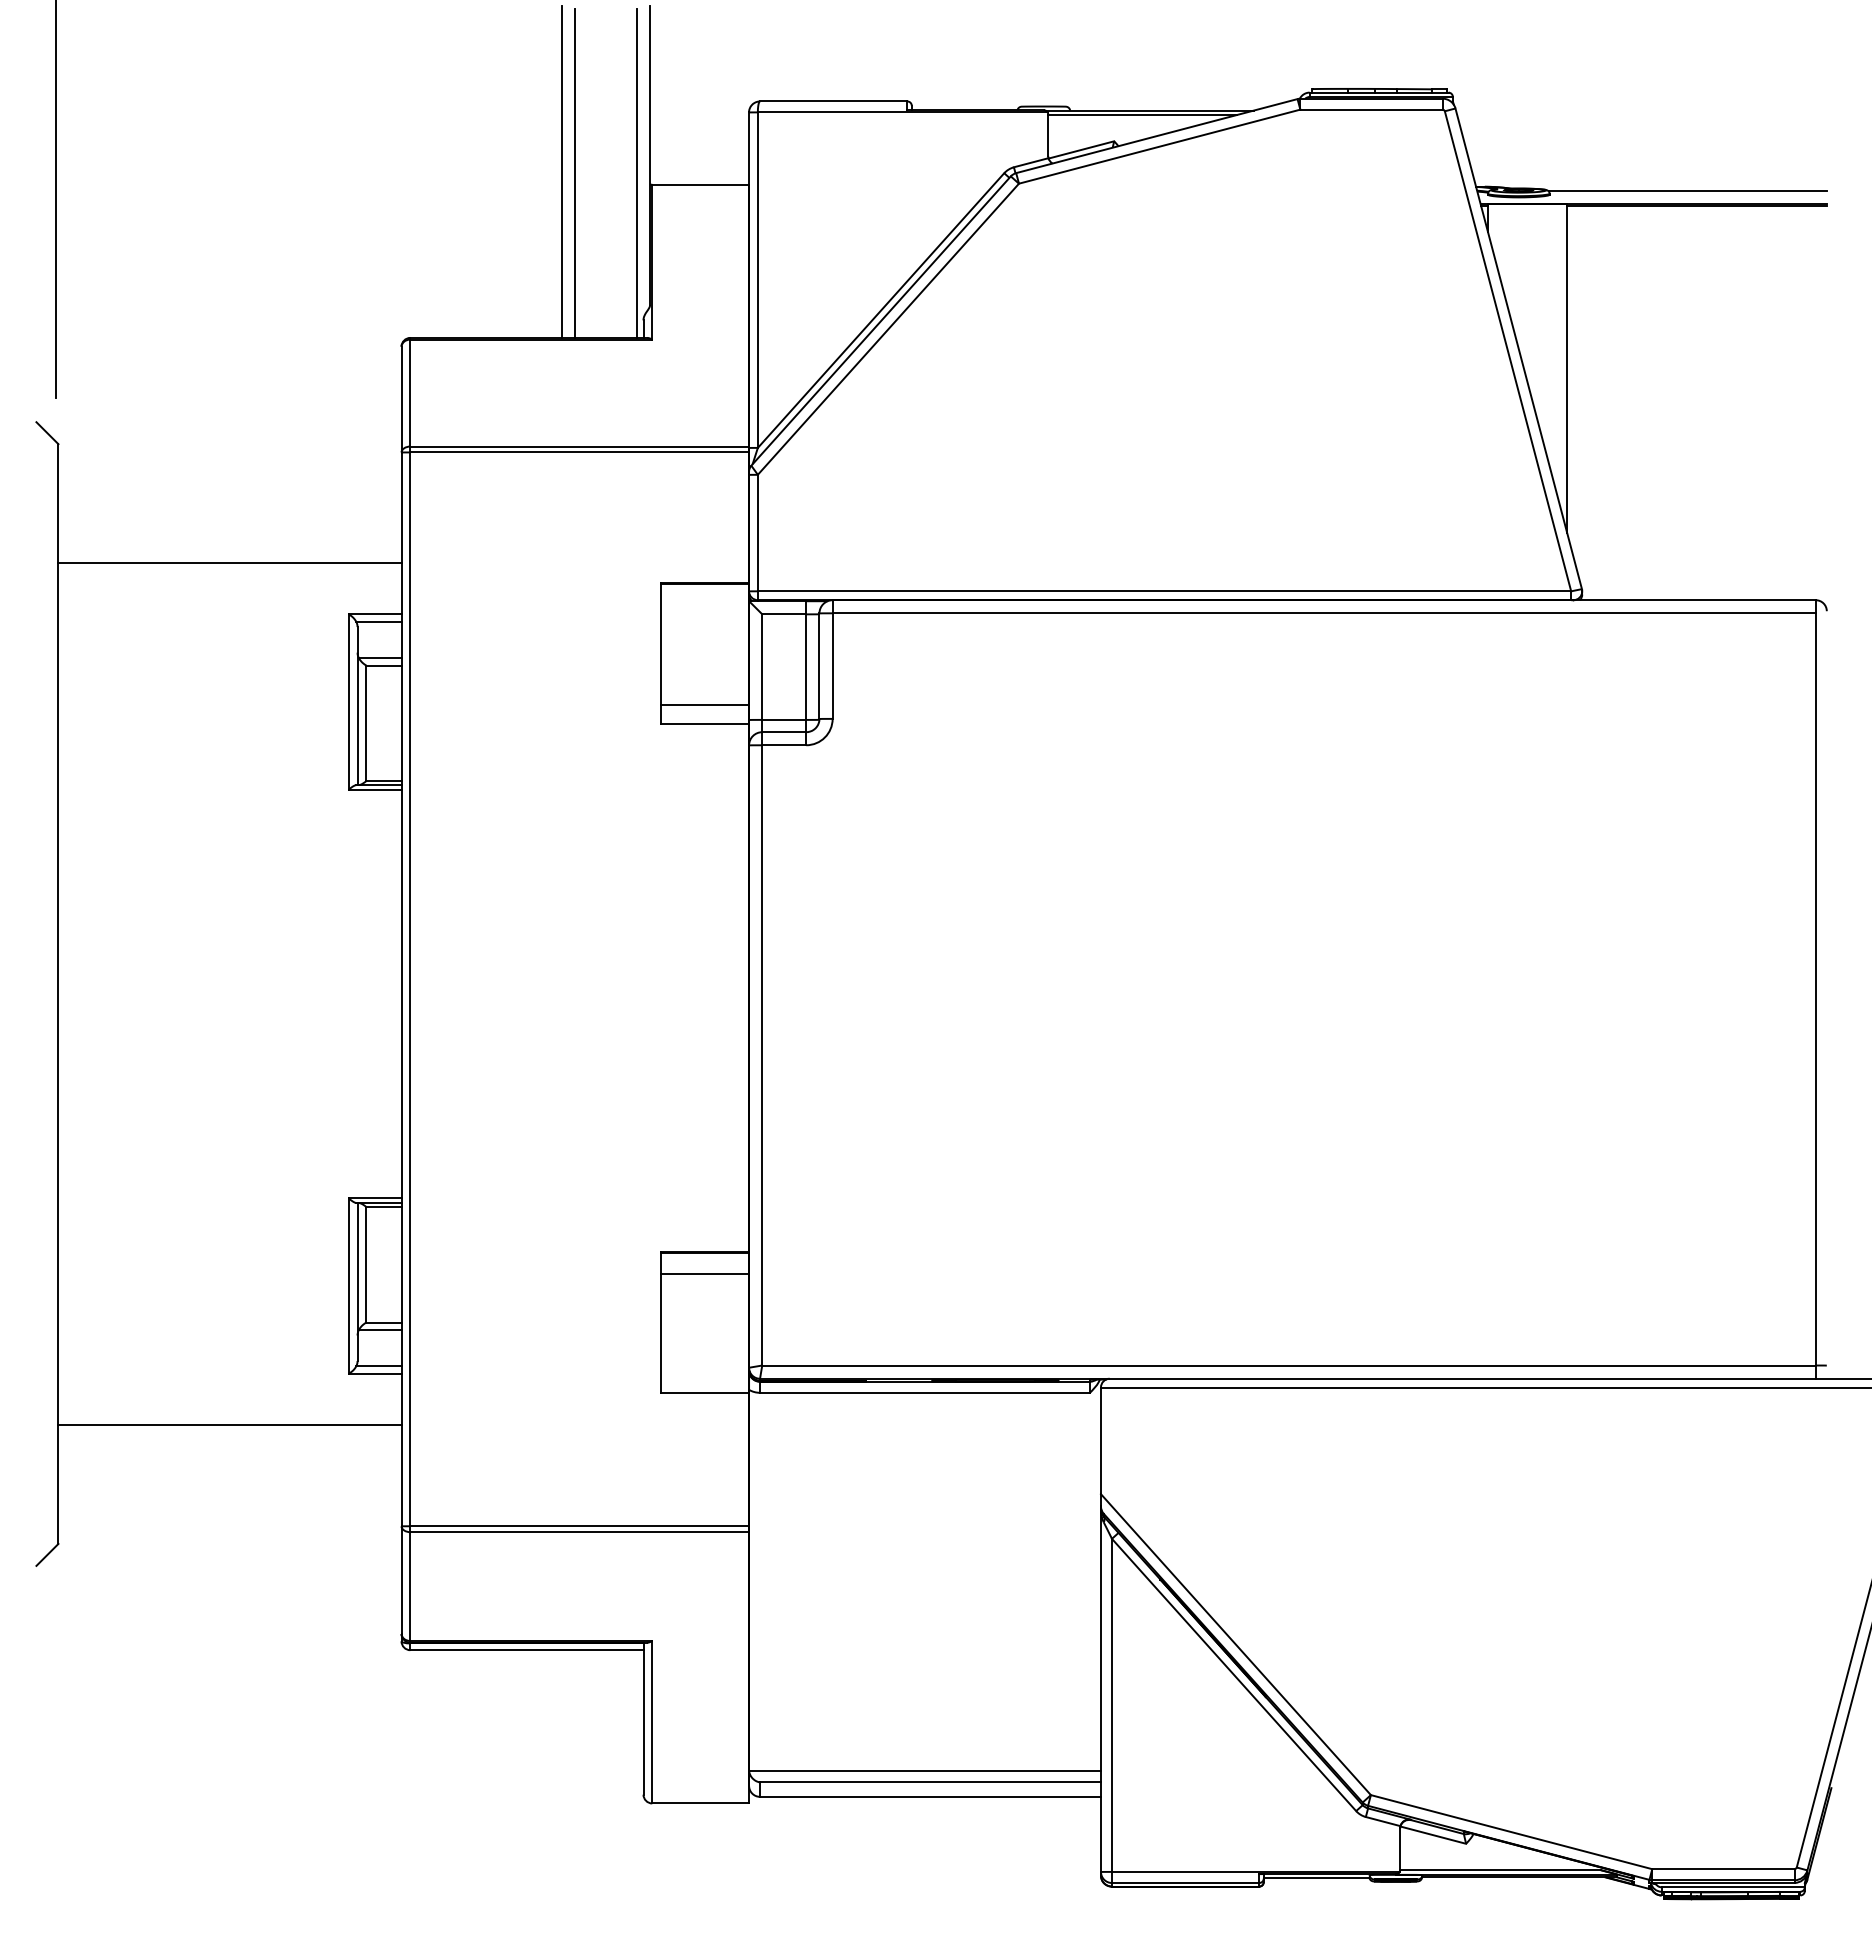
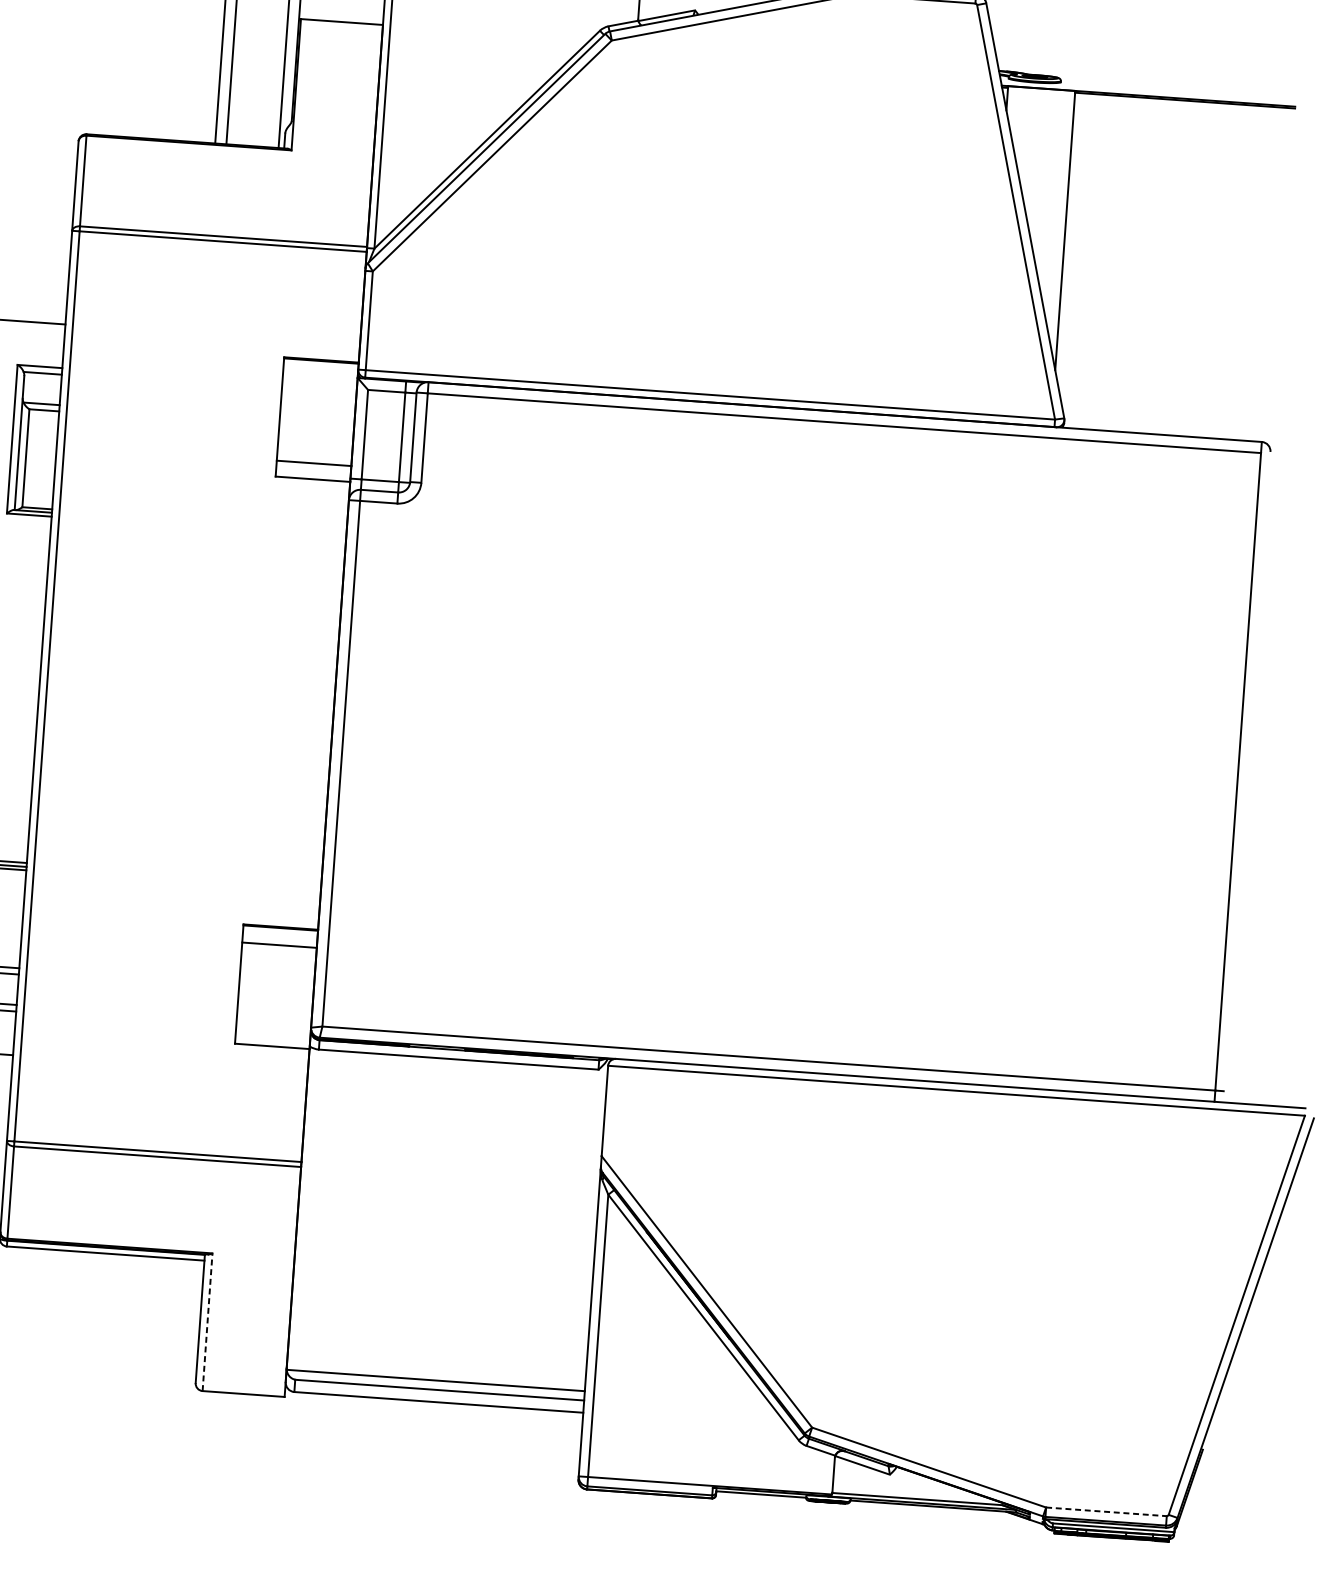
line: (1687, 191) -> (1177, 87), removed
line: (652, 1721) -> (207, 1321), solid -> dashed
line: (1723, 1869) -> (1106, 1512), solid -> dashed

